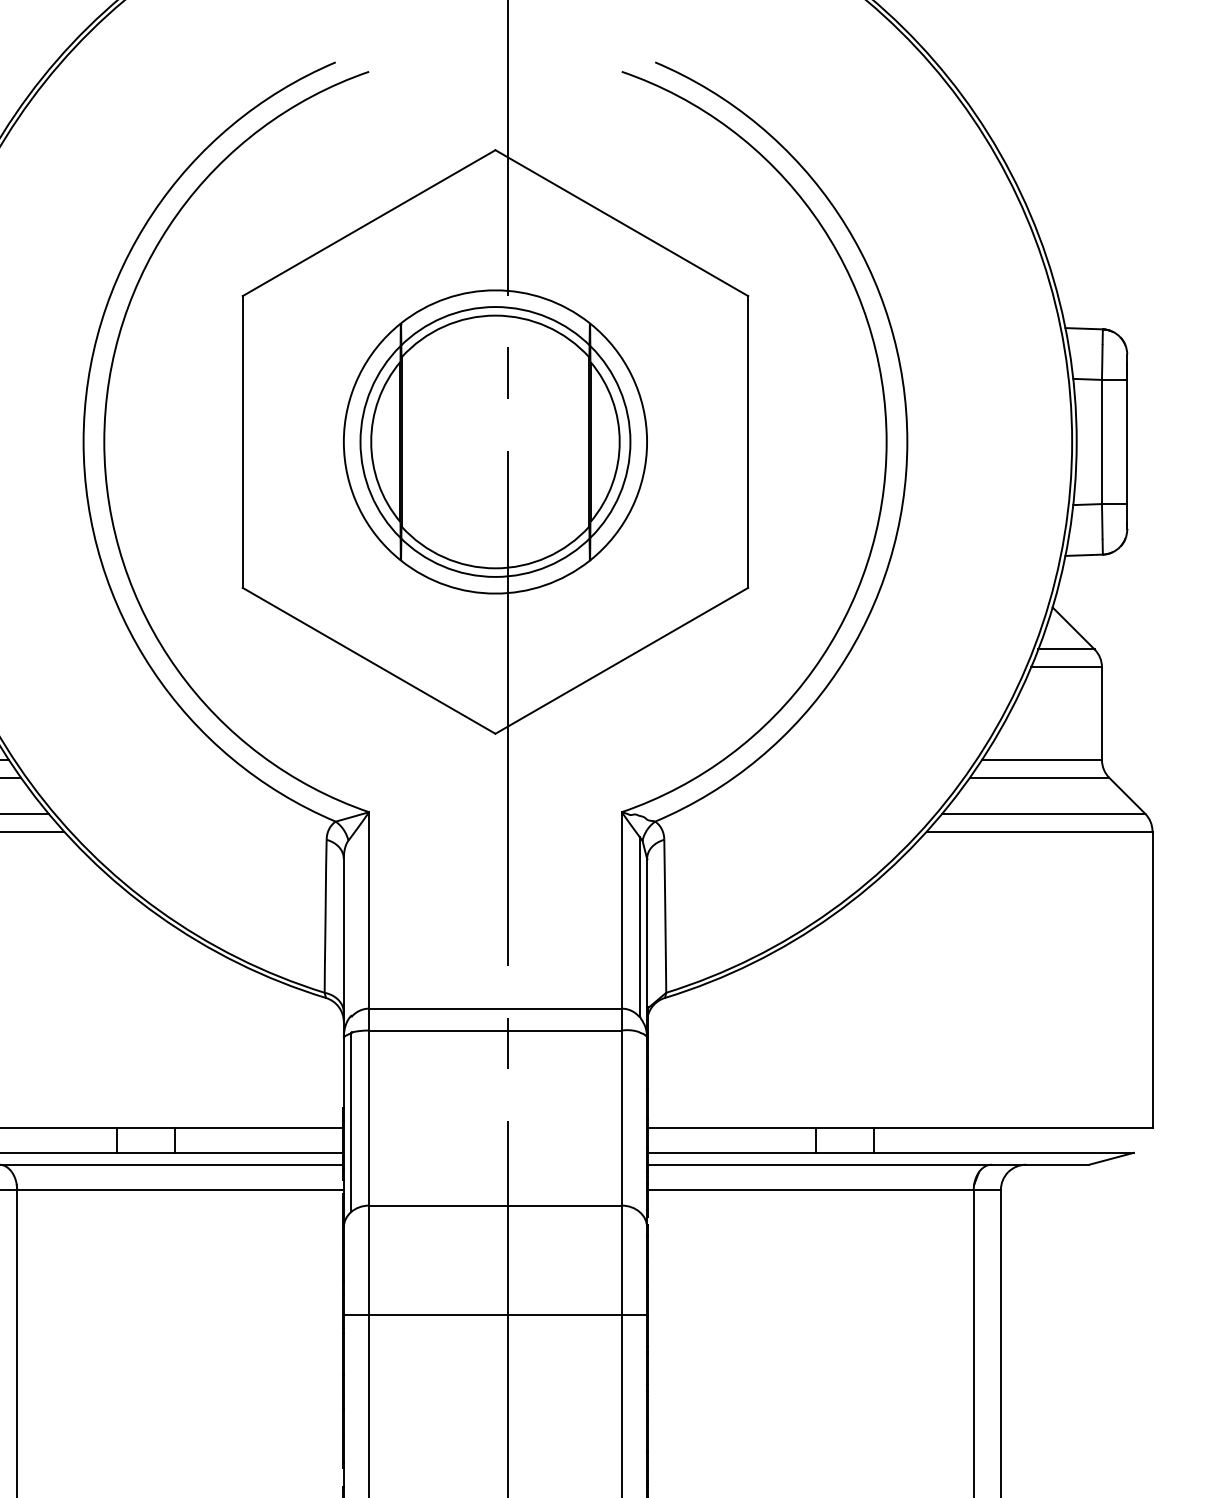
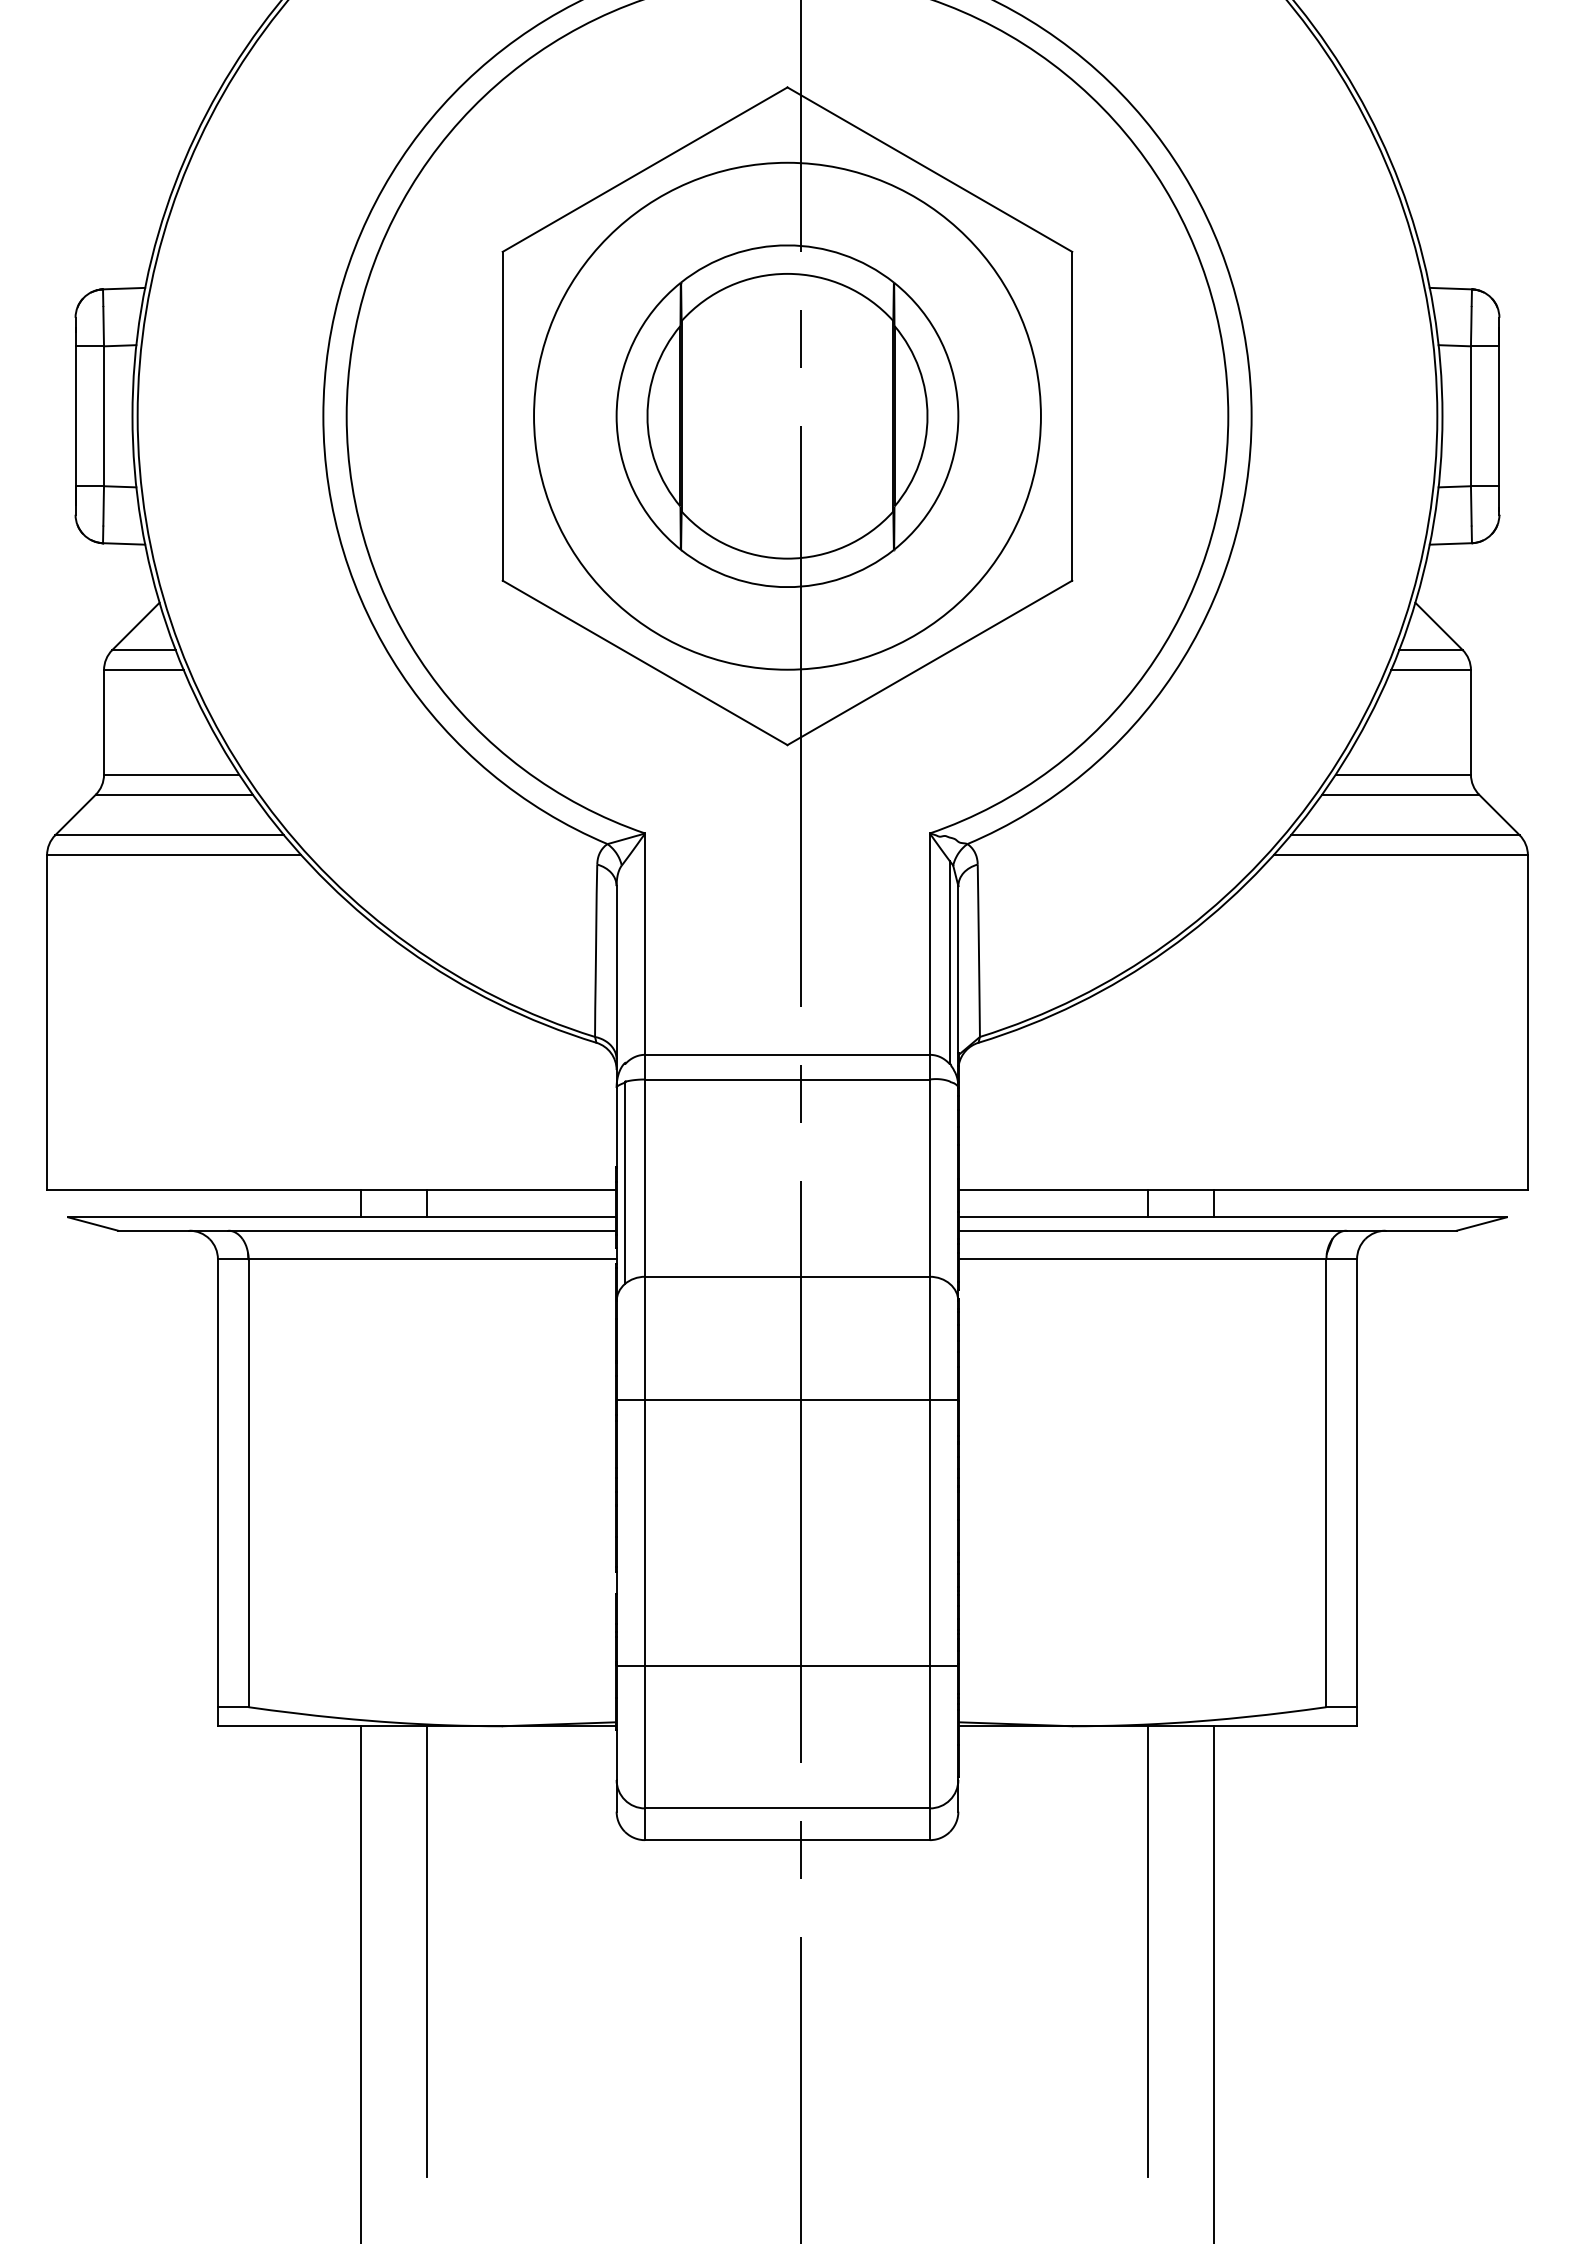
circle: (495, 441) -> (787, 415), size x1.67

